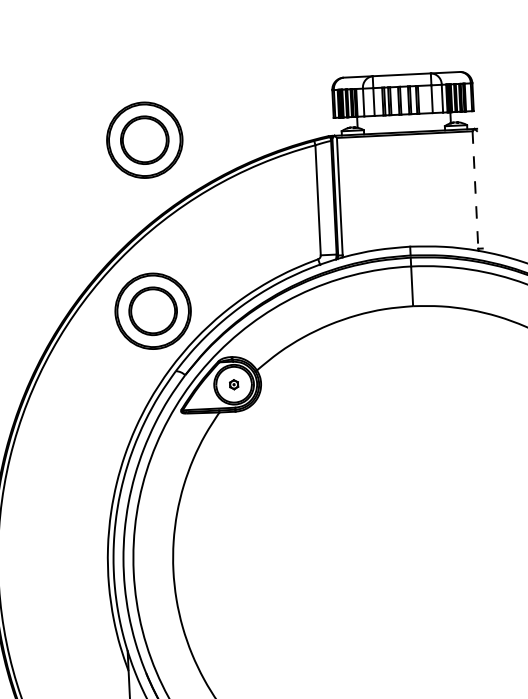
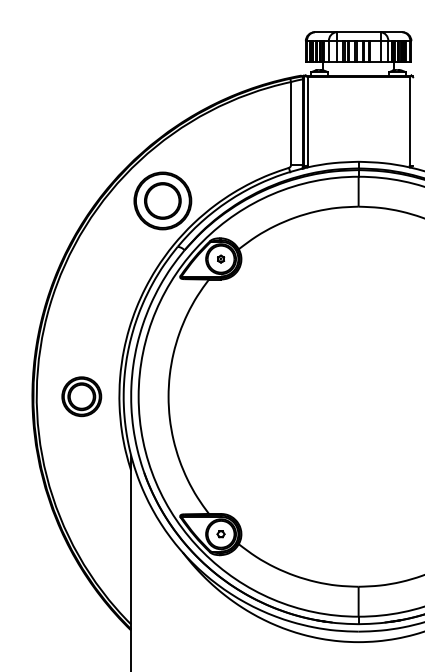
part: (144, 139) -> (162, 71), removed
line: (475, 191) -> (409, 122), dashed -> solid
part: (57, 575) -> (81, 396), added

